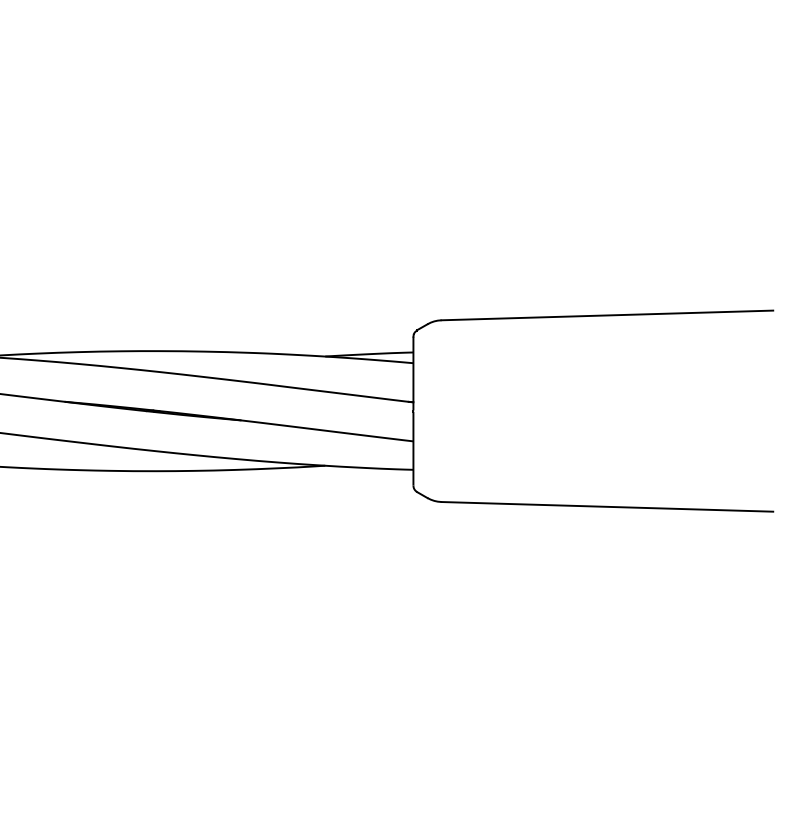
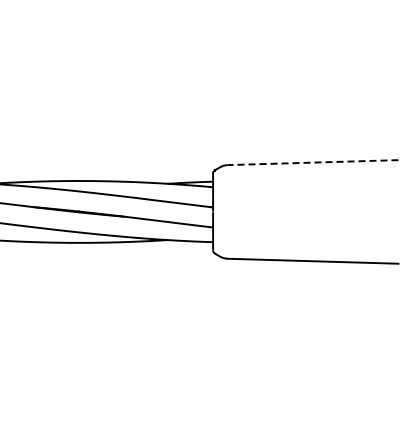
line: (606, 315) -> (312, 162), solid -> dashed

